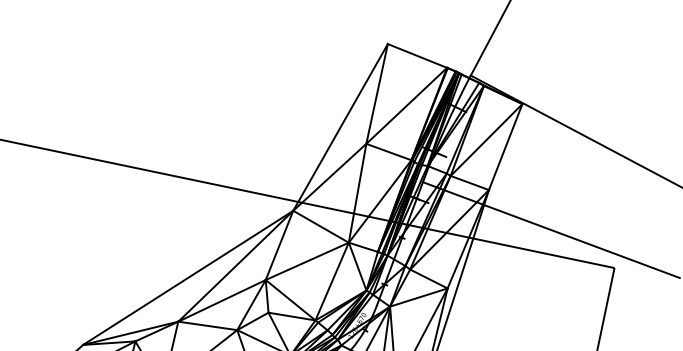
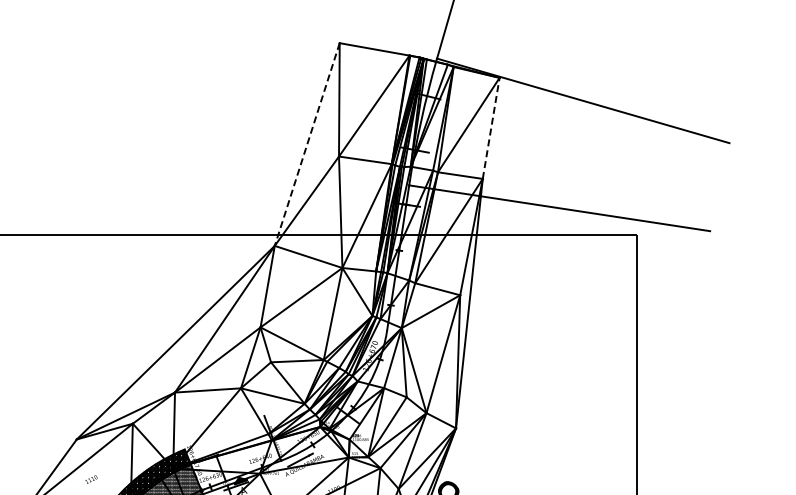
line: (340, 128) -> (307, 145), solid -> dashed
line: (506, 146) -> (491, 127), solid -> dashed

